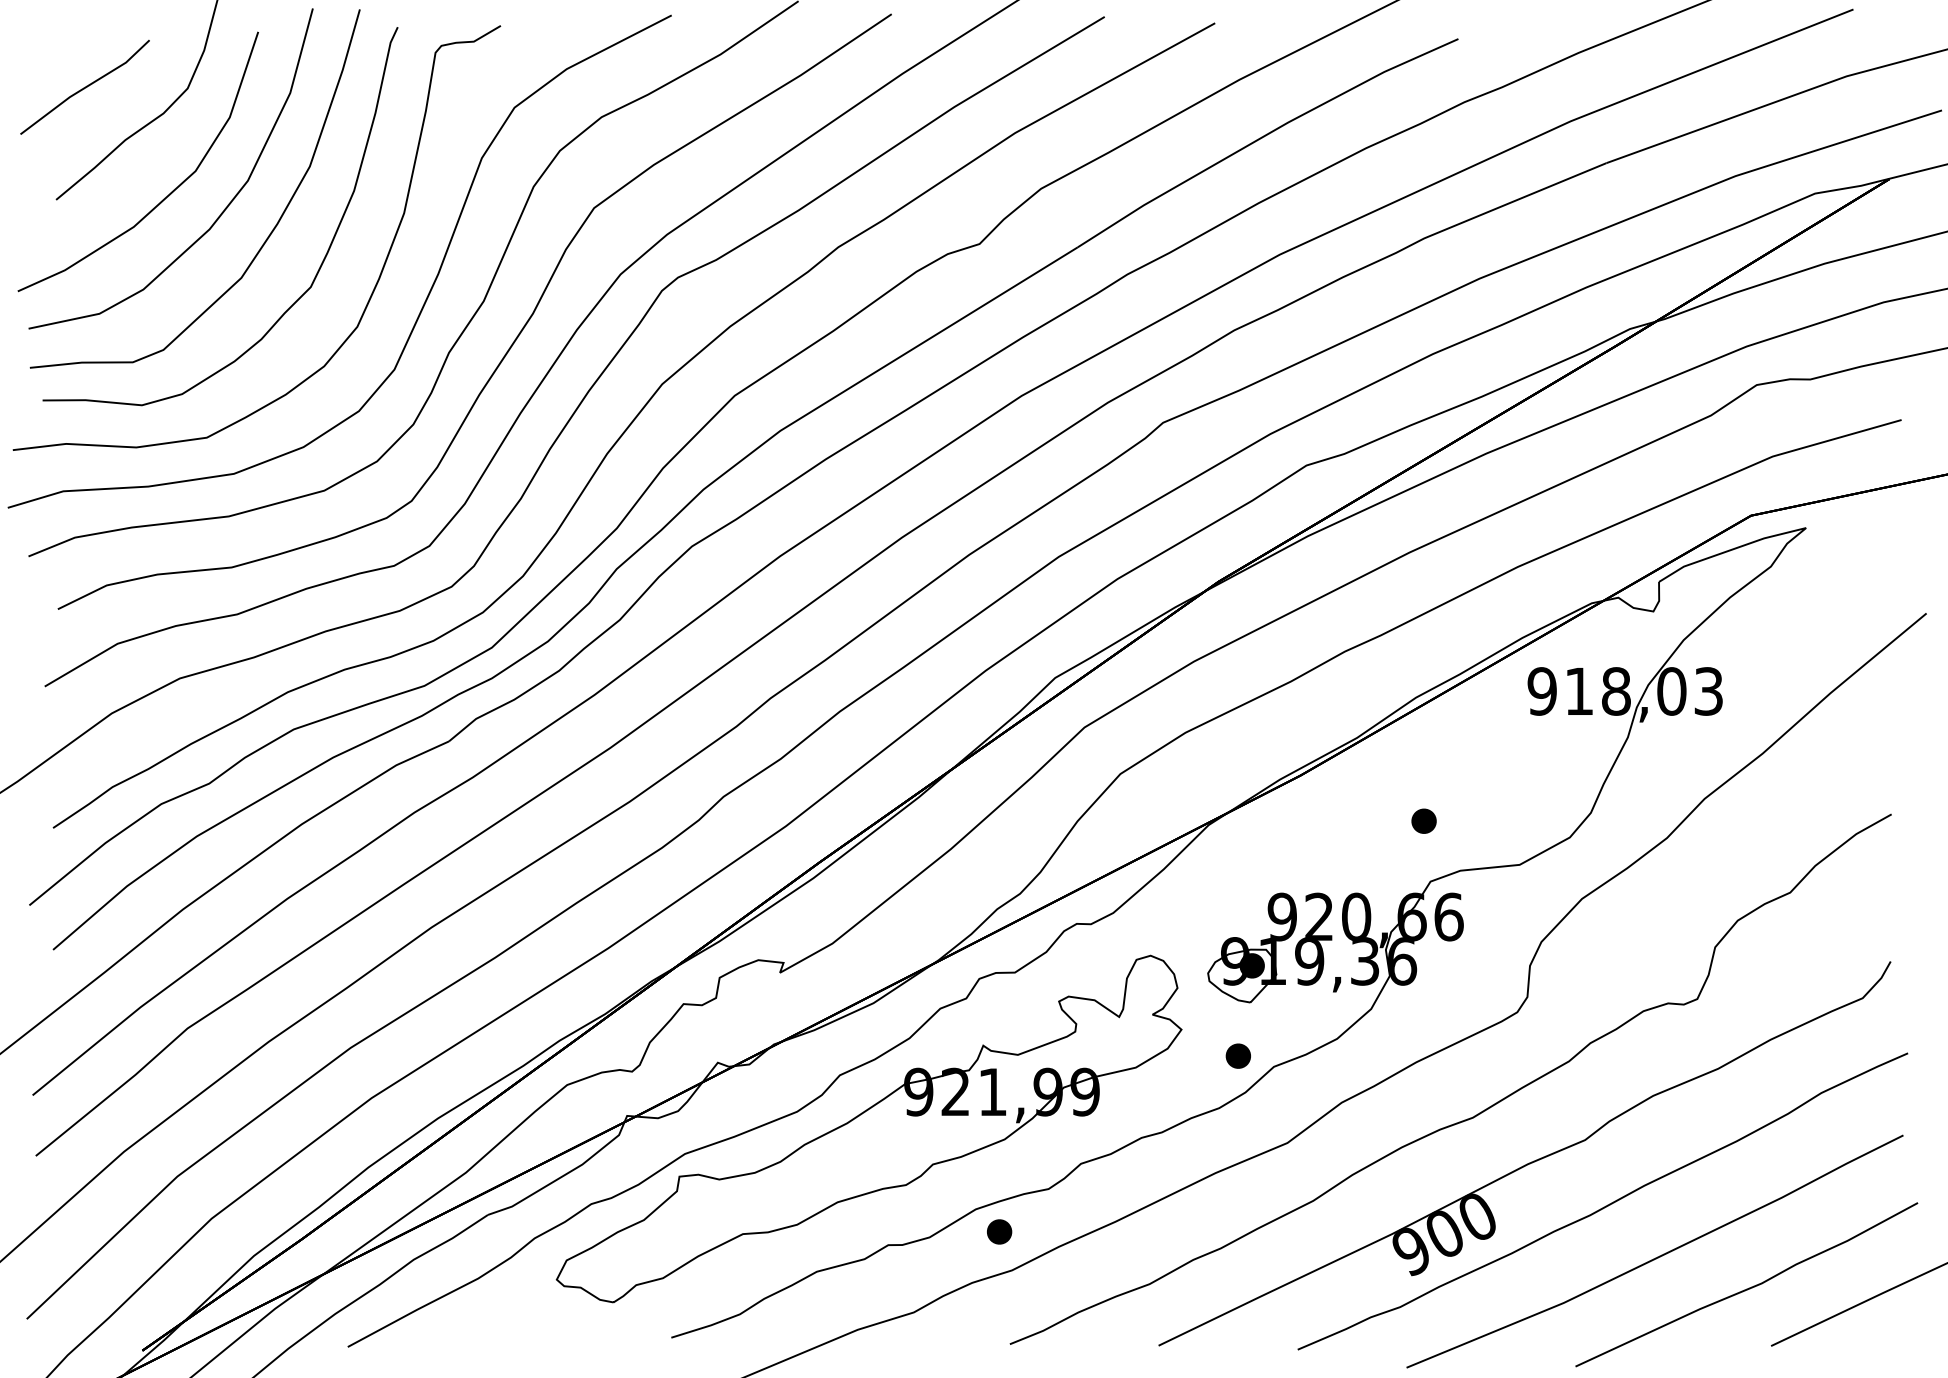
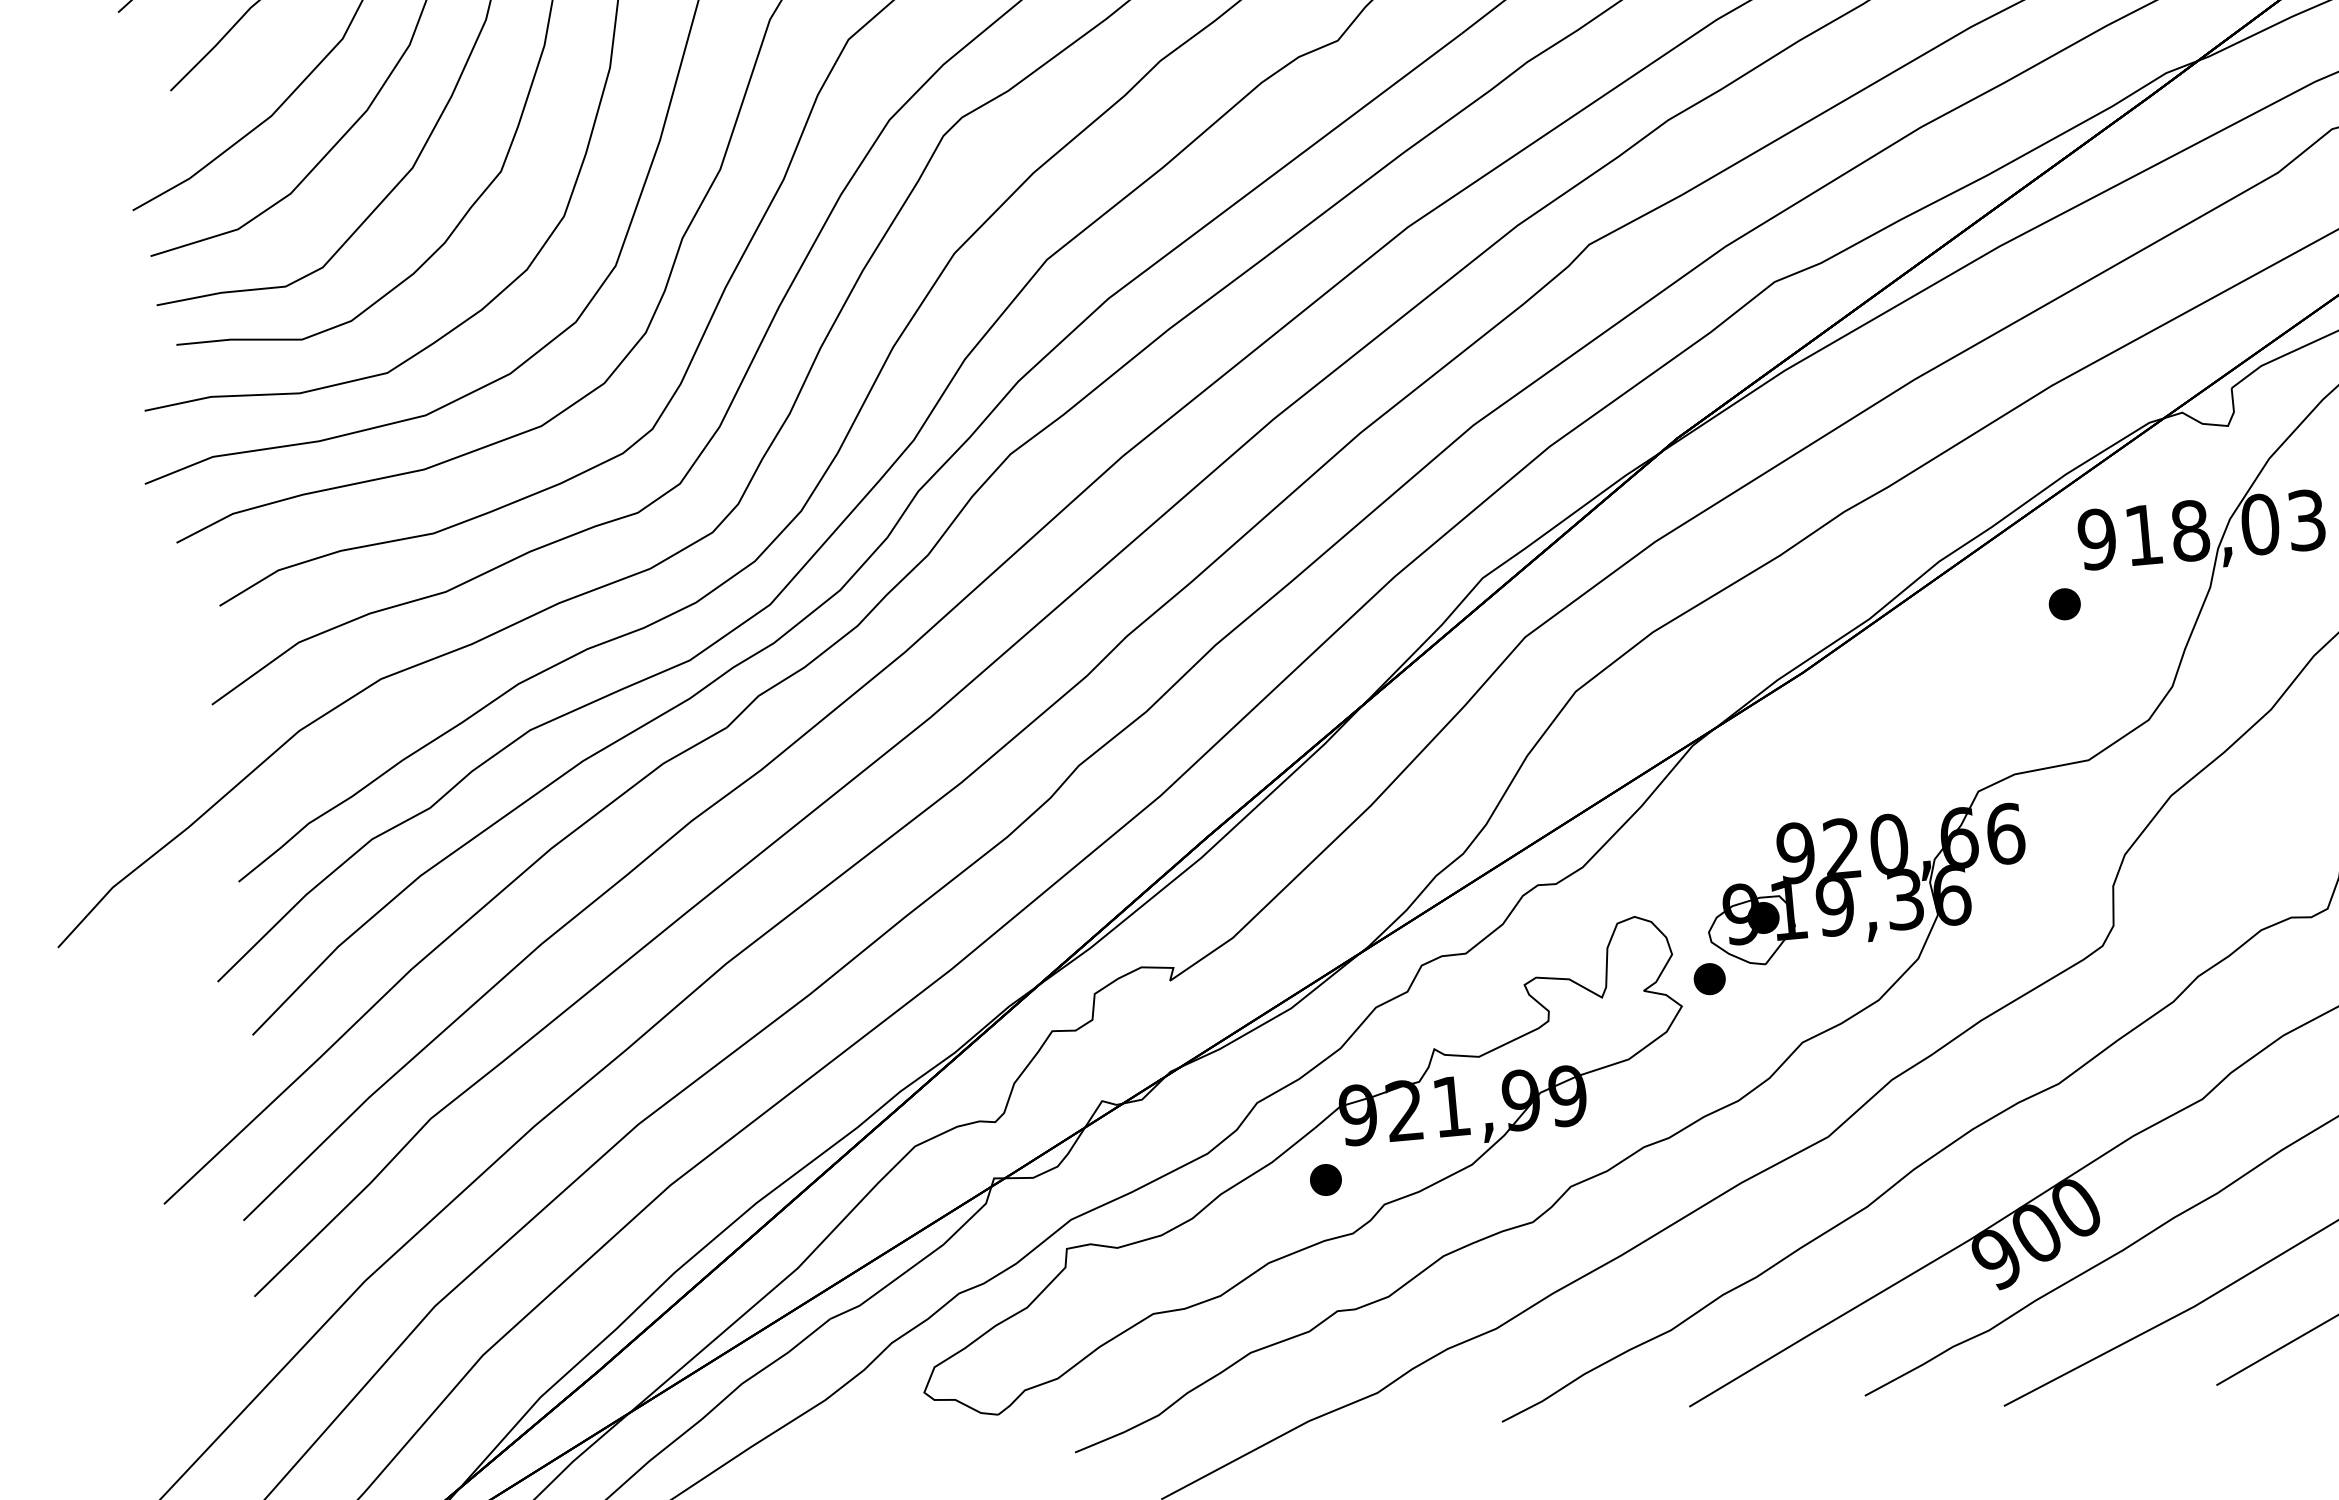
part: (1423, 820) -> (2064, 603), moved
part: (1237, 1055) -> (1708, 978), moved
part: (999, 1231) -> (1325, 1179), moved

